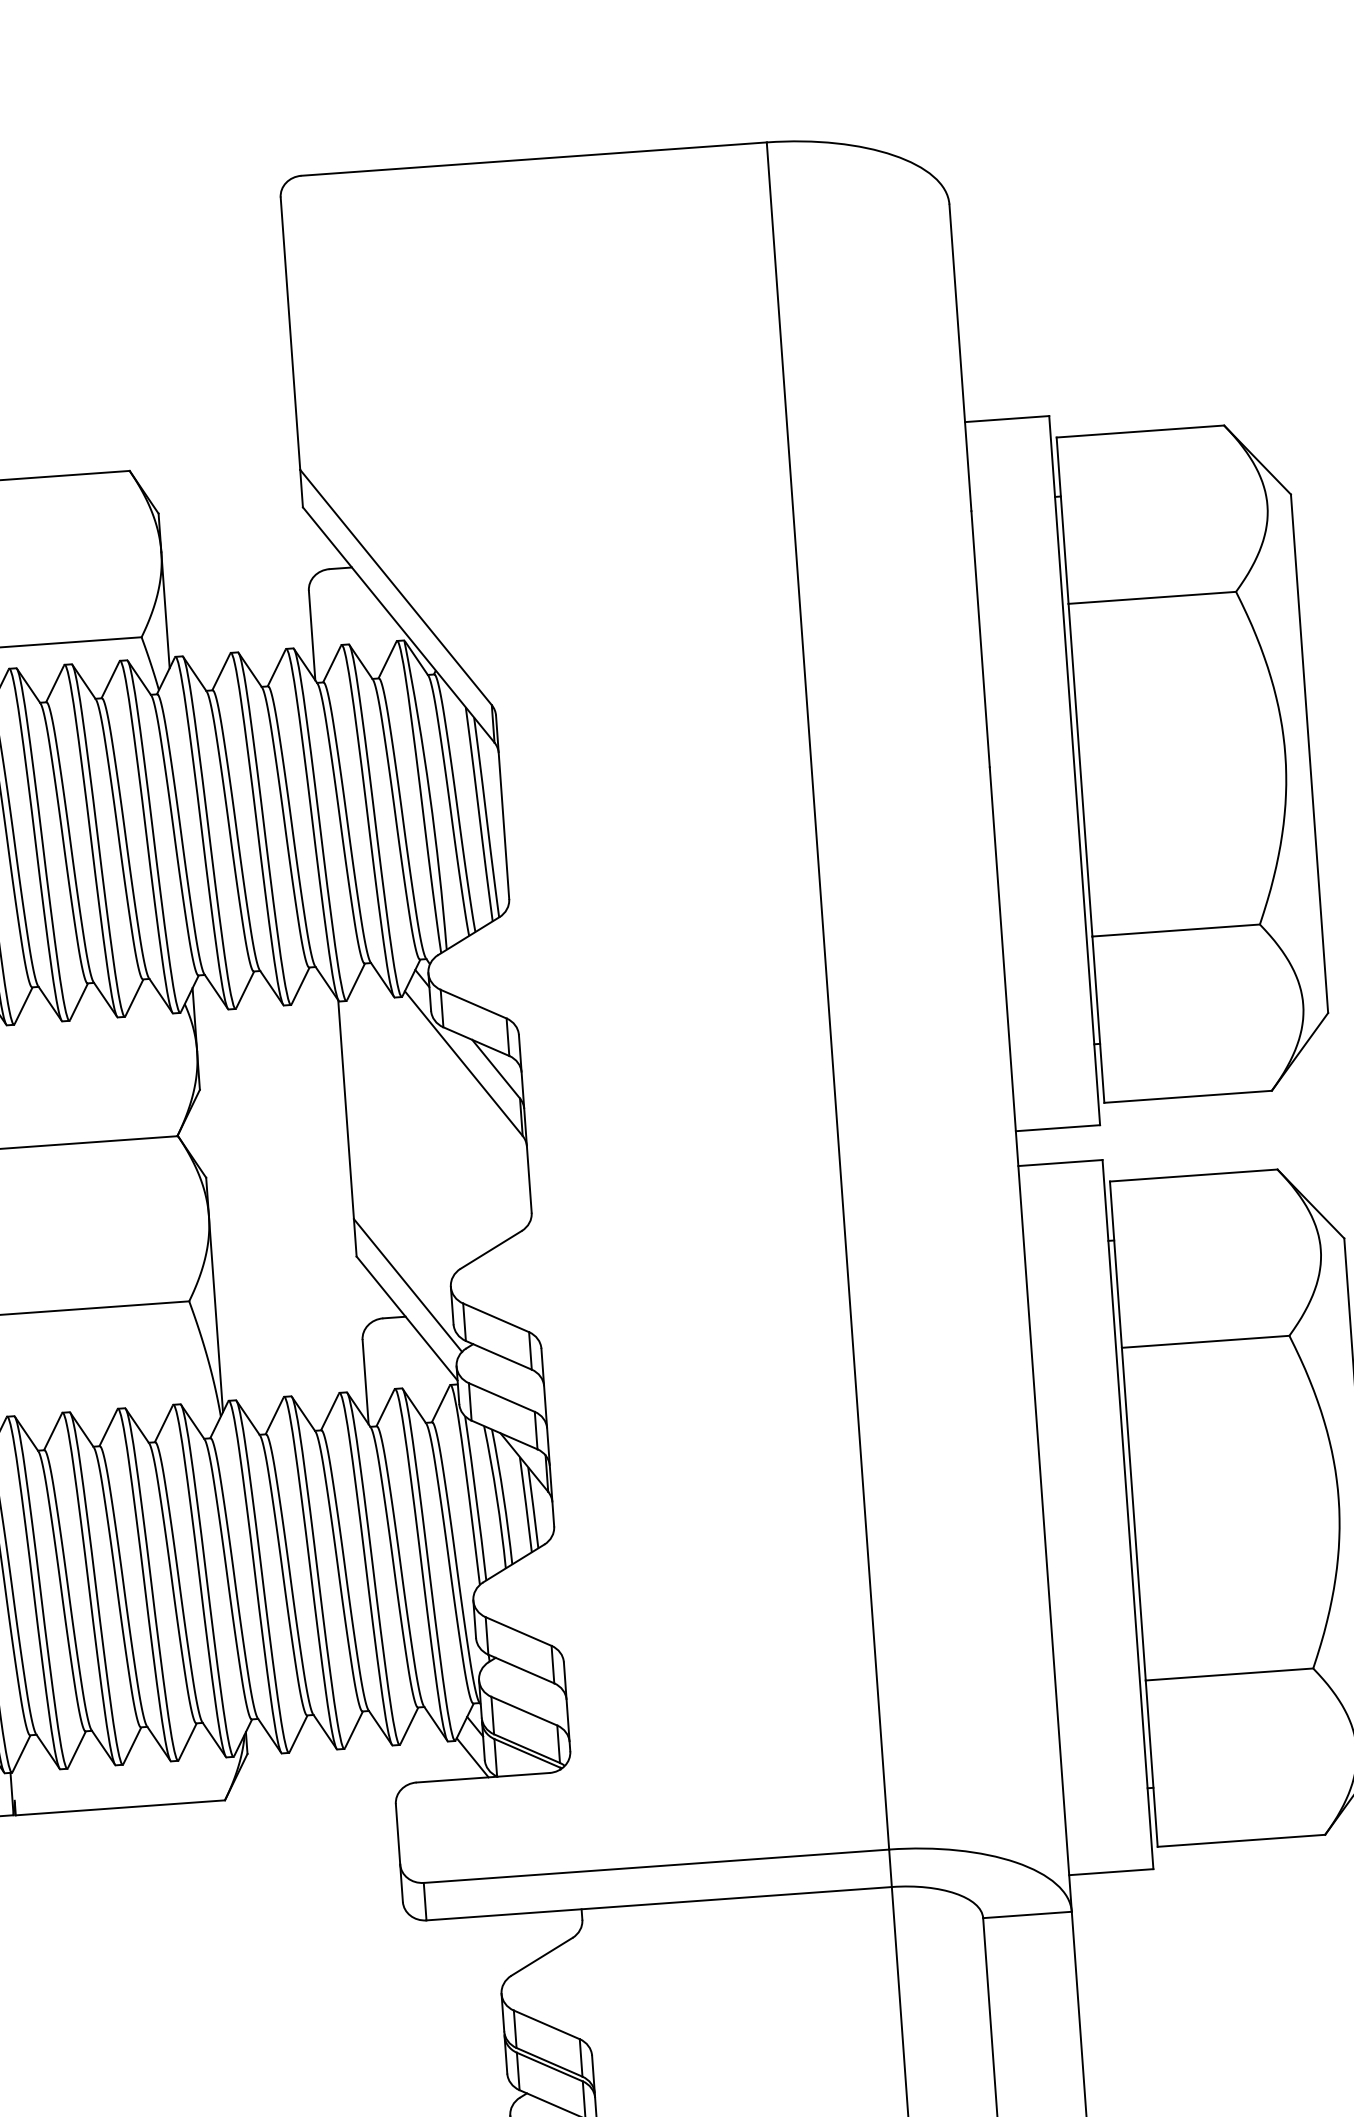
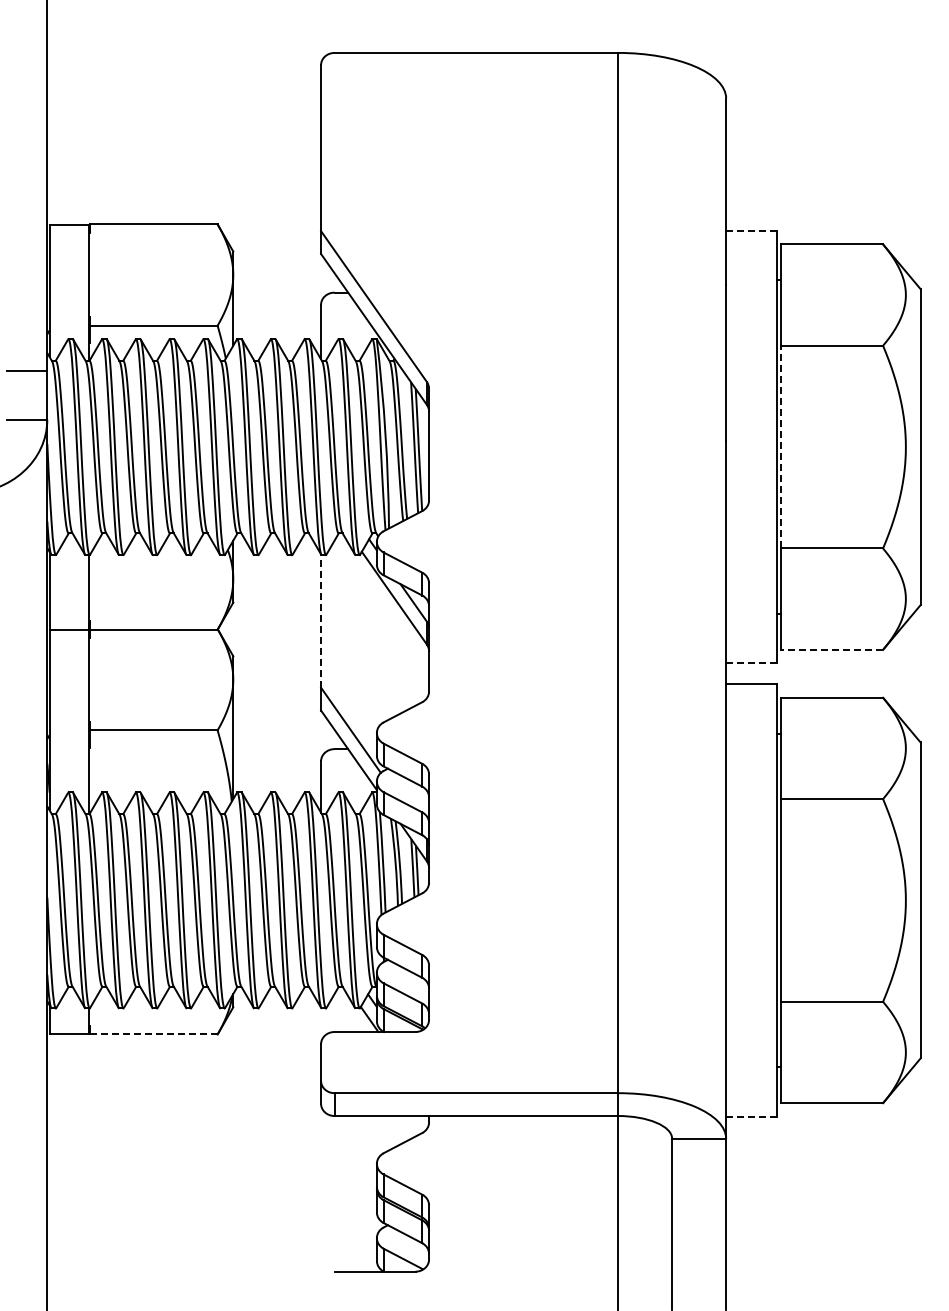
line: (1006, 419) -> (751, 231), solid -> dashed
line: (1081, 769) -> (781, 446), solid -> dashed
line: (1187, 1096) -> (831, 649), solid -> dashed
line: (346, 1110) -> (321, 621), solid -> dashed
line: (1057, 1128) -> (751, 663), solid -> dashed
line: (119, 1807) -> (153, 1034), solid -> dashed
line: (1110, 1872) -> (751, 1116), solid -> dashed

